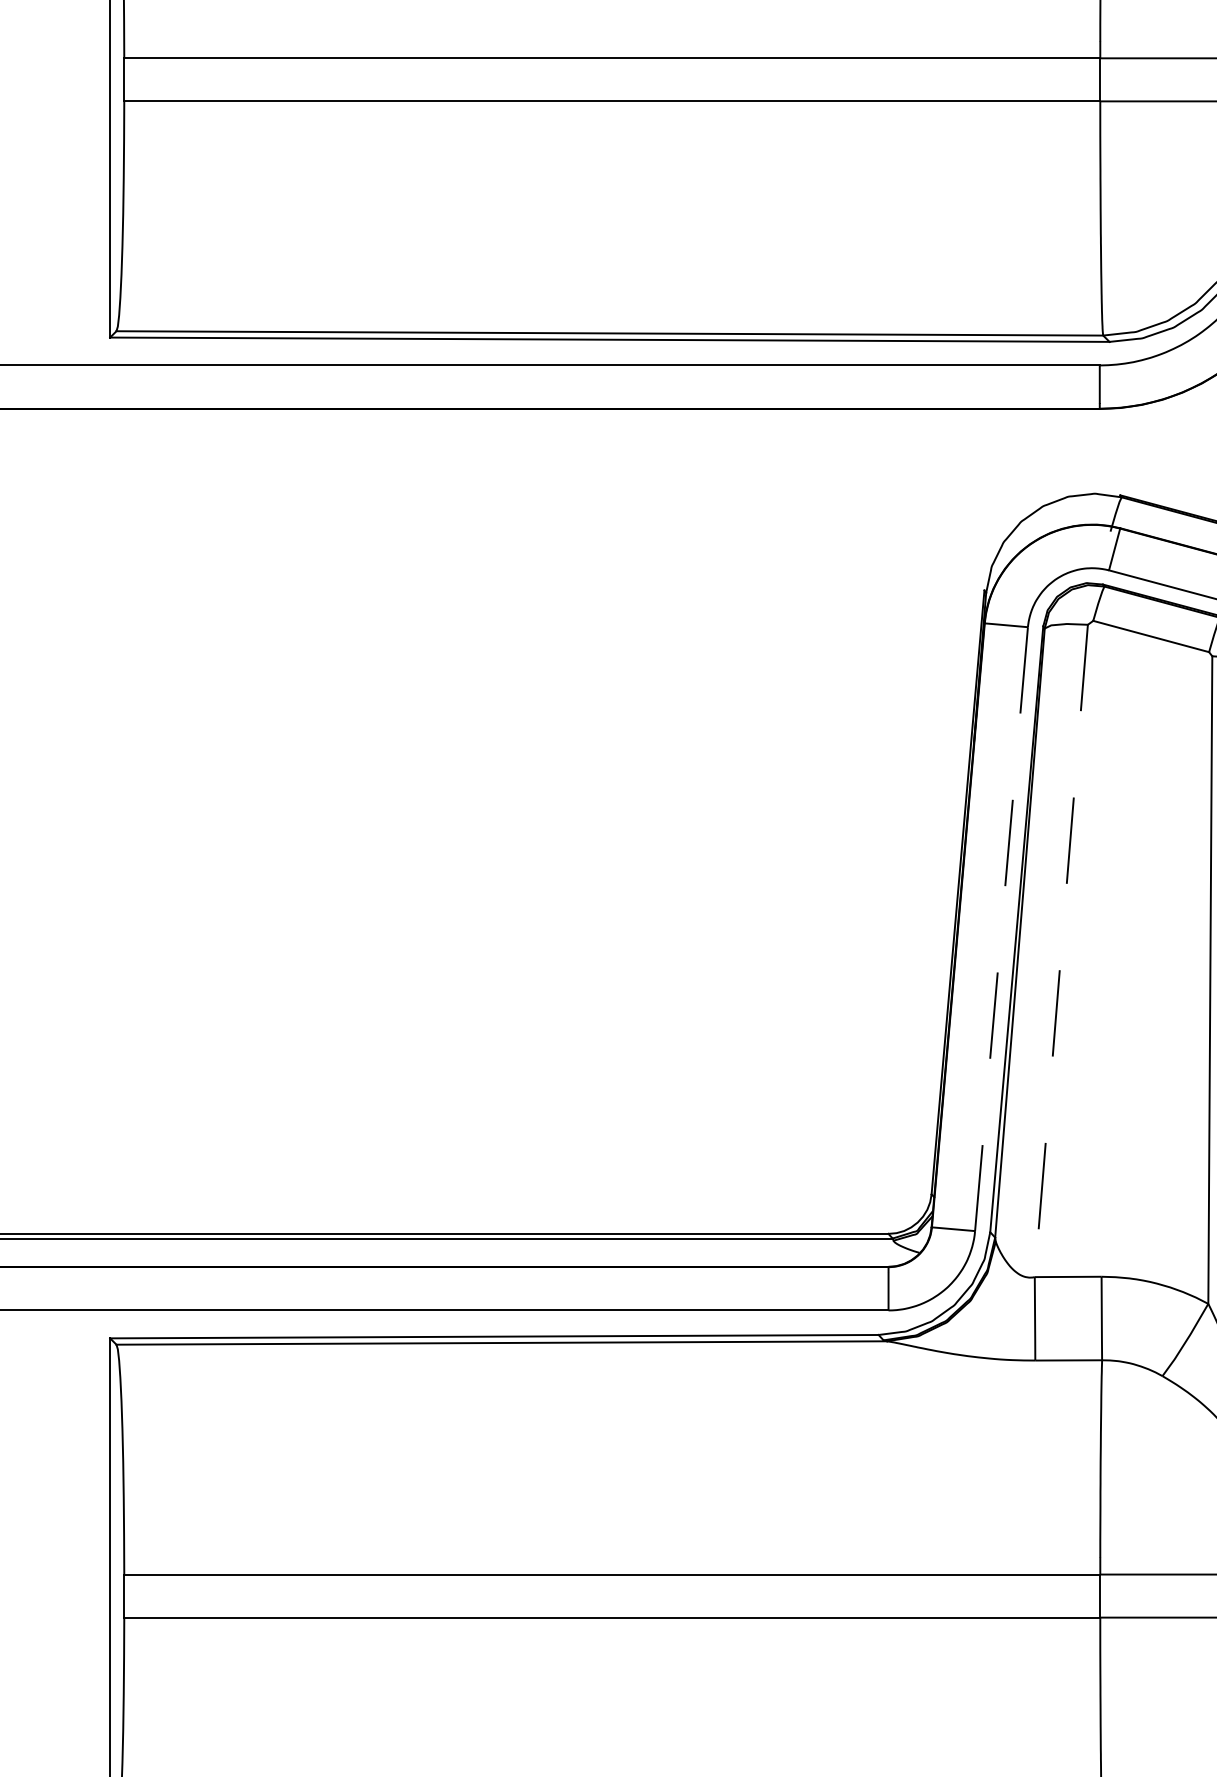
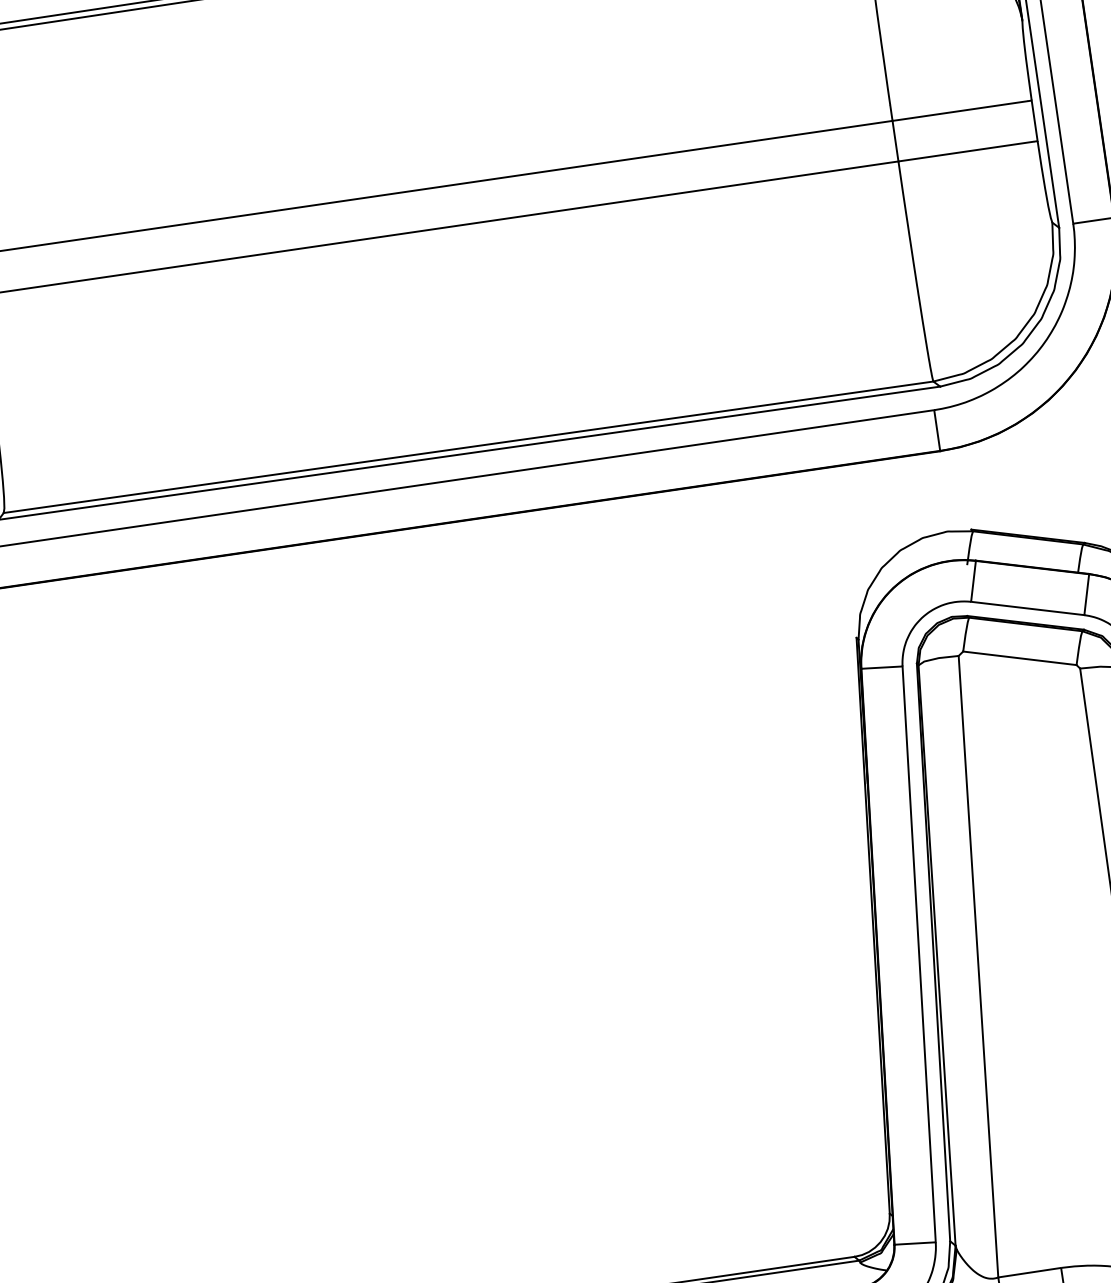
line: (1001, 929) -> (919, 954), dashed -> solid
line: (1061, 951) -> (978, 967), dashed -> solid

